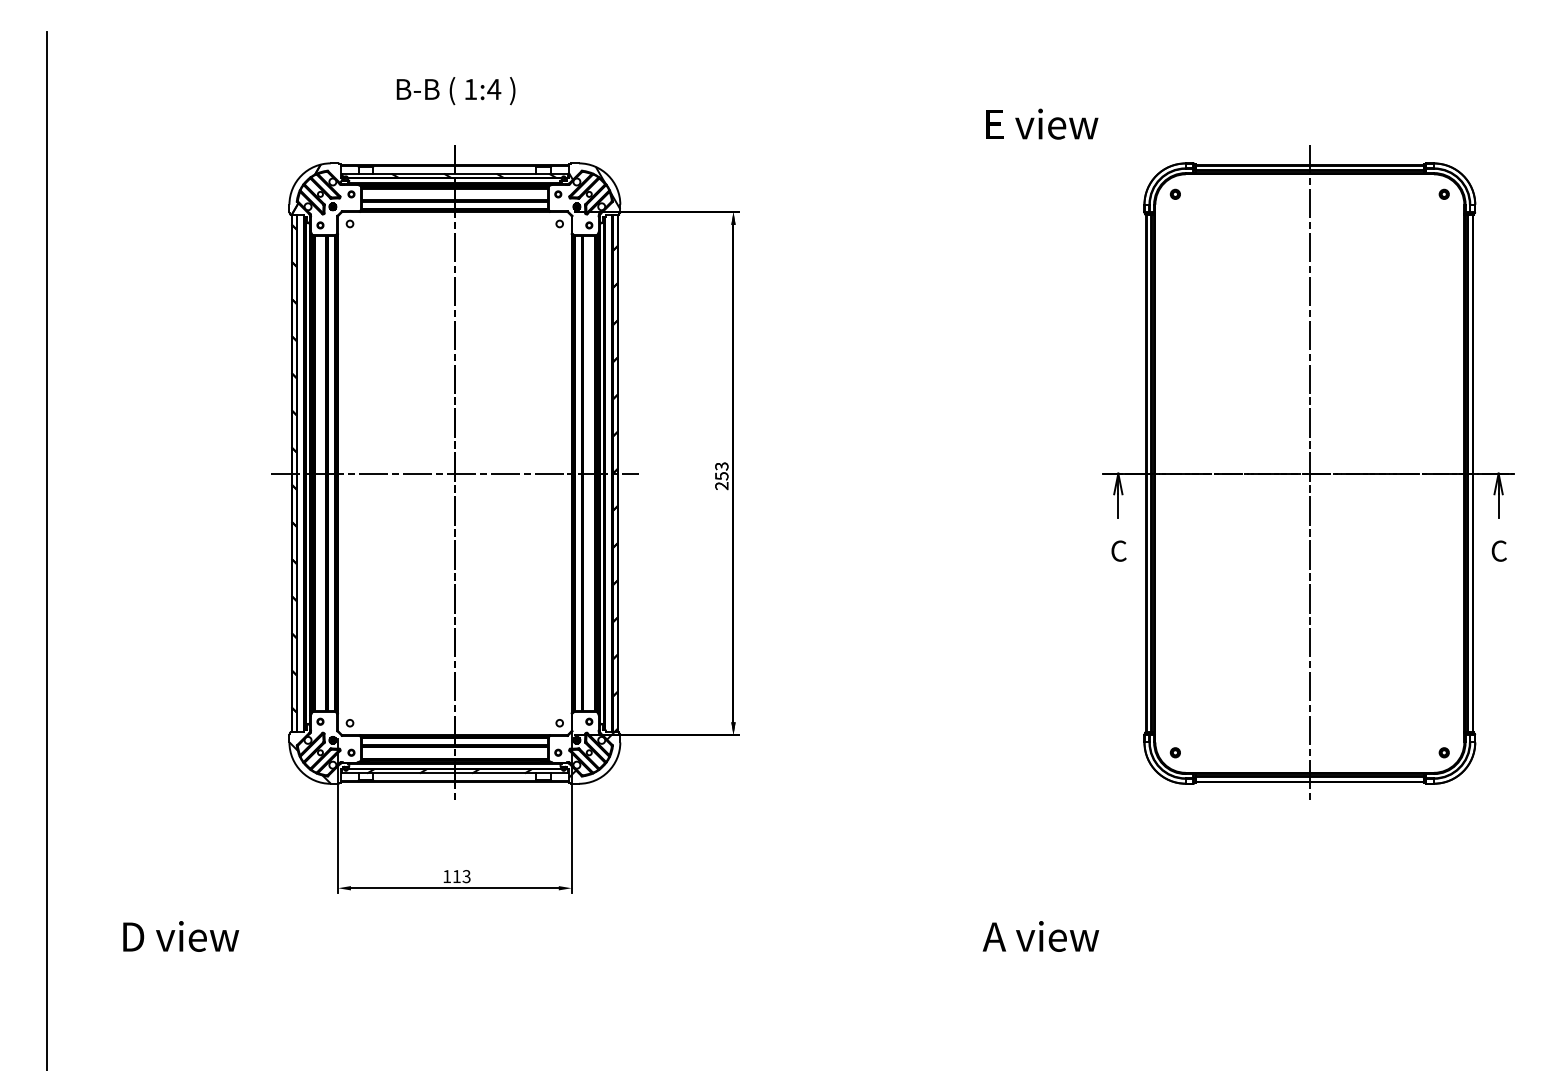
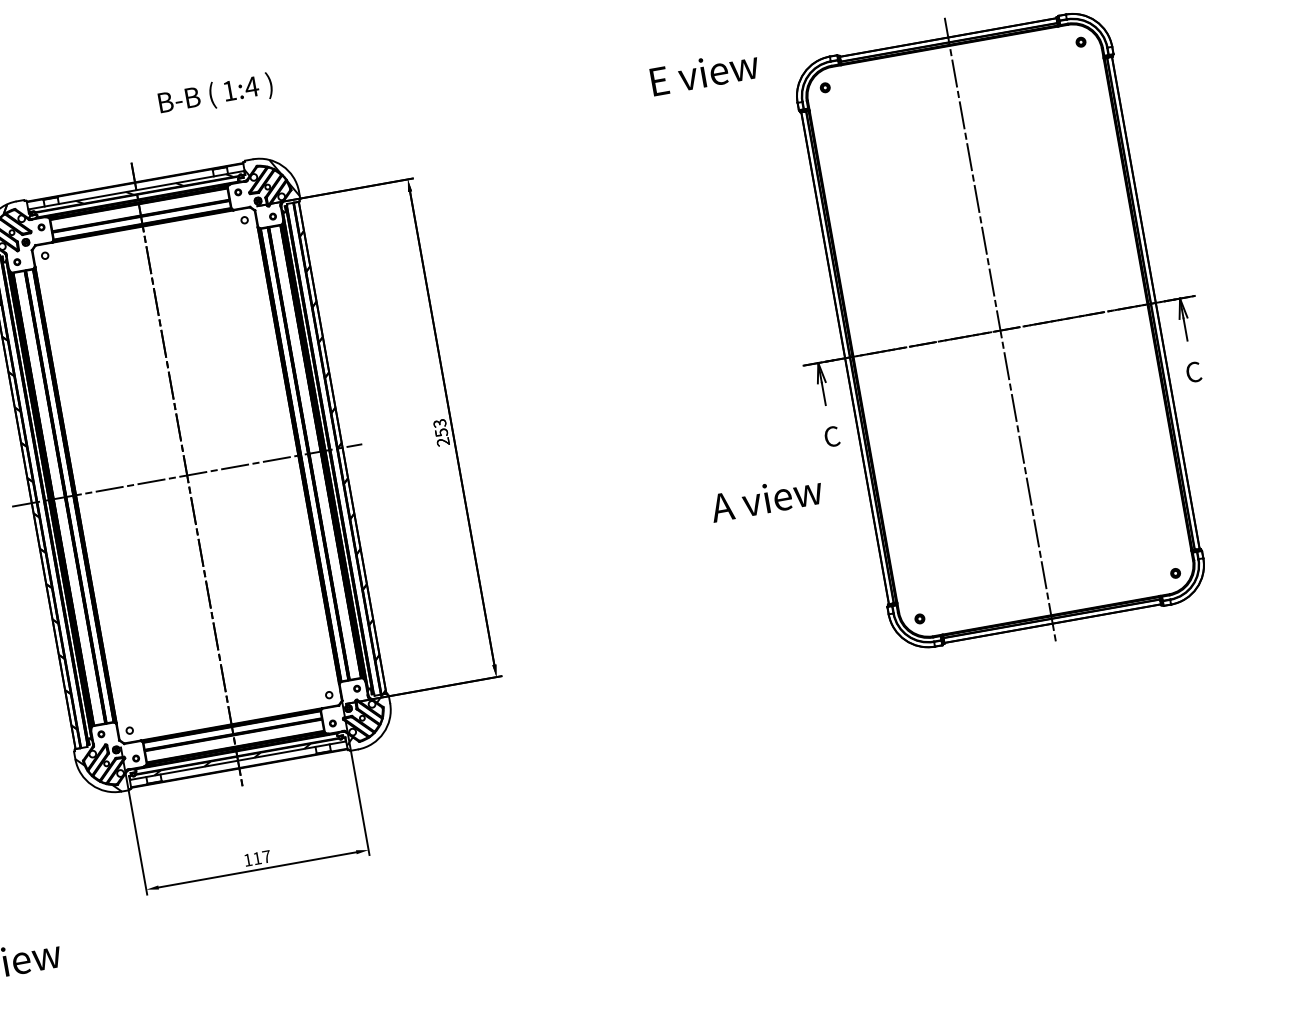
text: (455, 91) -> (215, 95), moved
text: (1042, 123) -> (704, 72), moved
text: (466, 876) -> (266, 856), 113 -> 117
text: (1040, 936) -> (766, 498), moved

